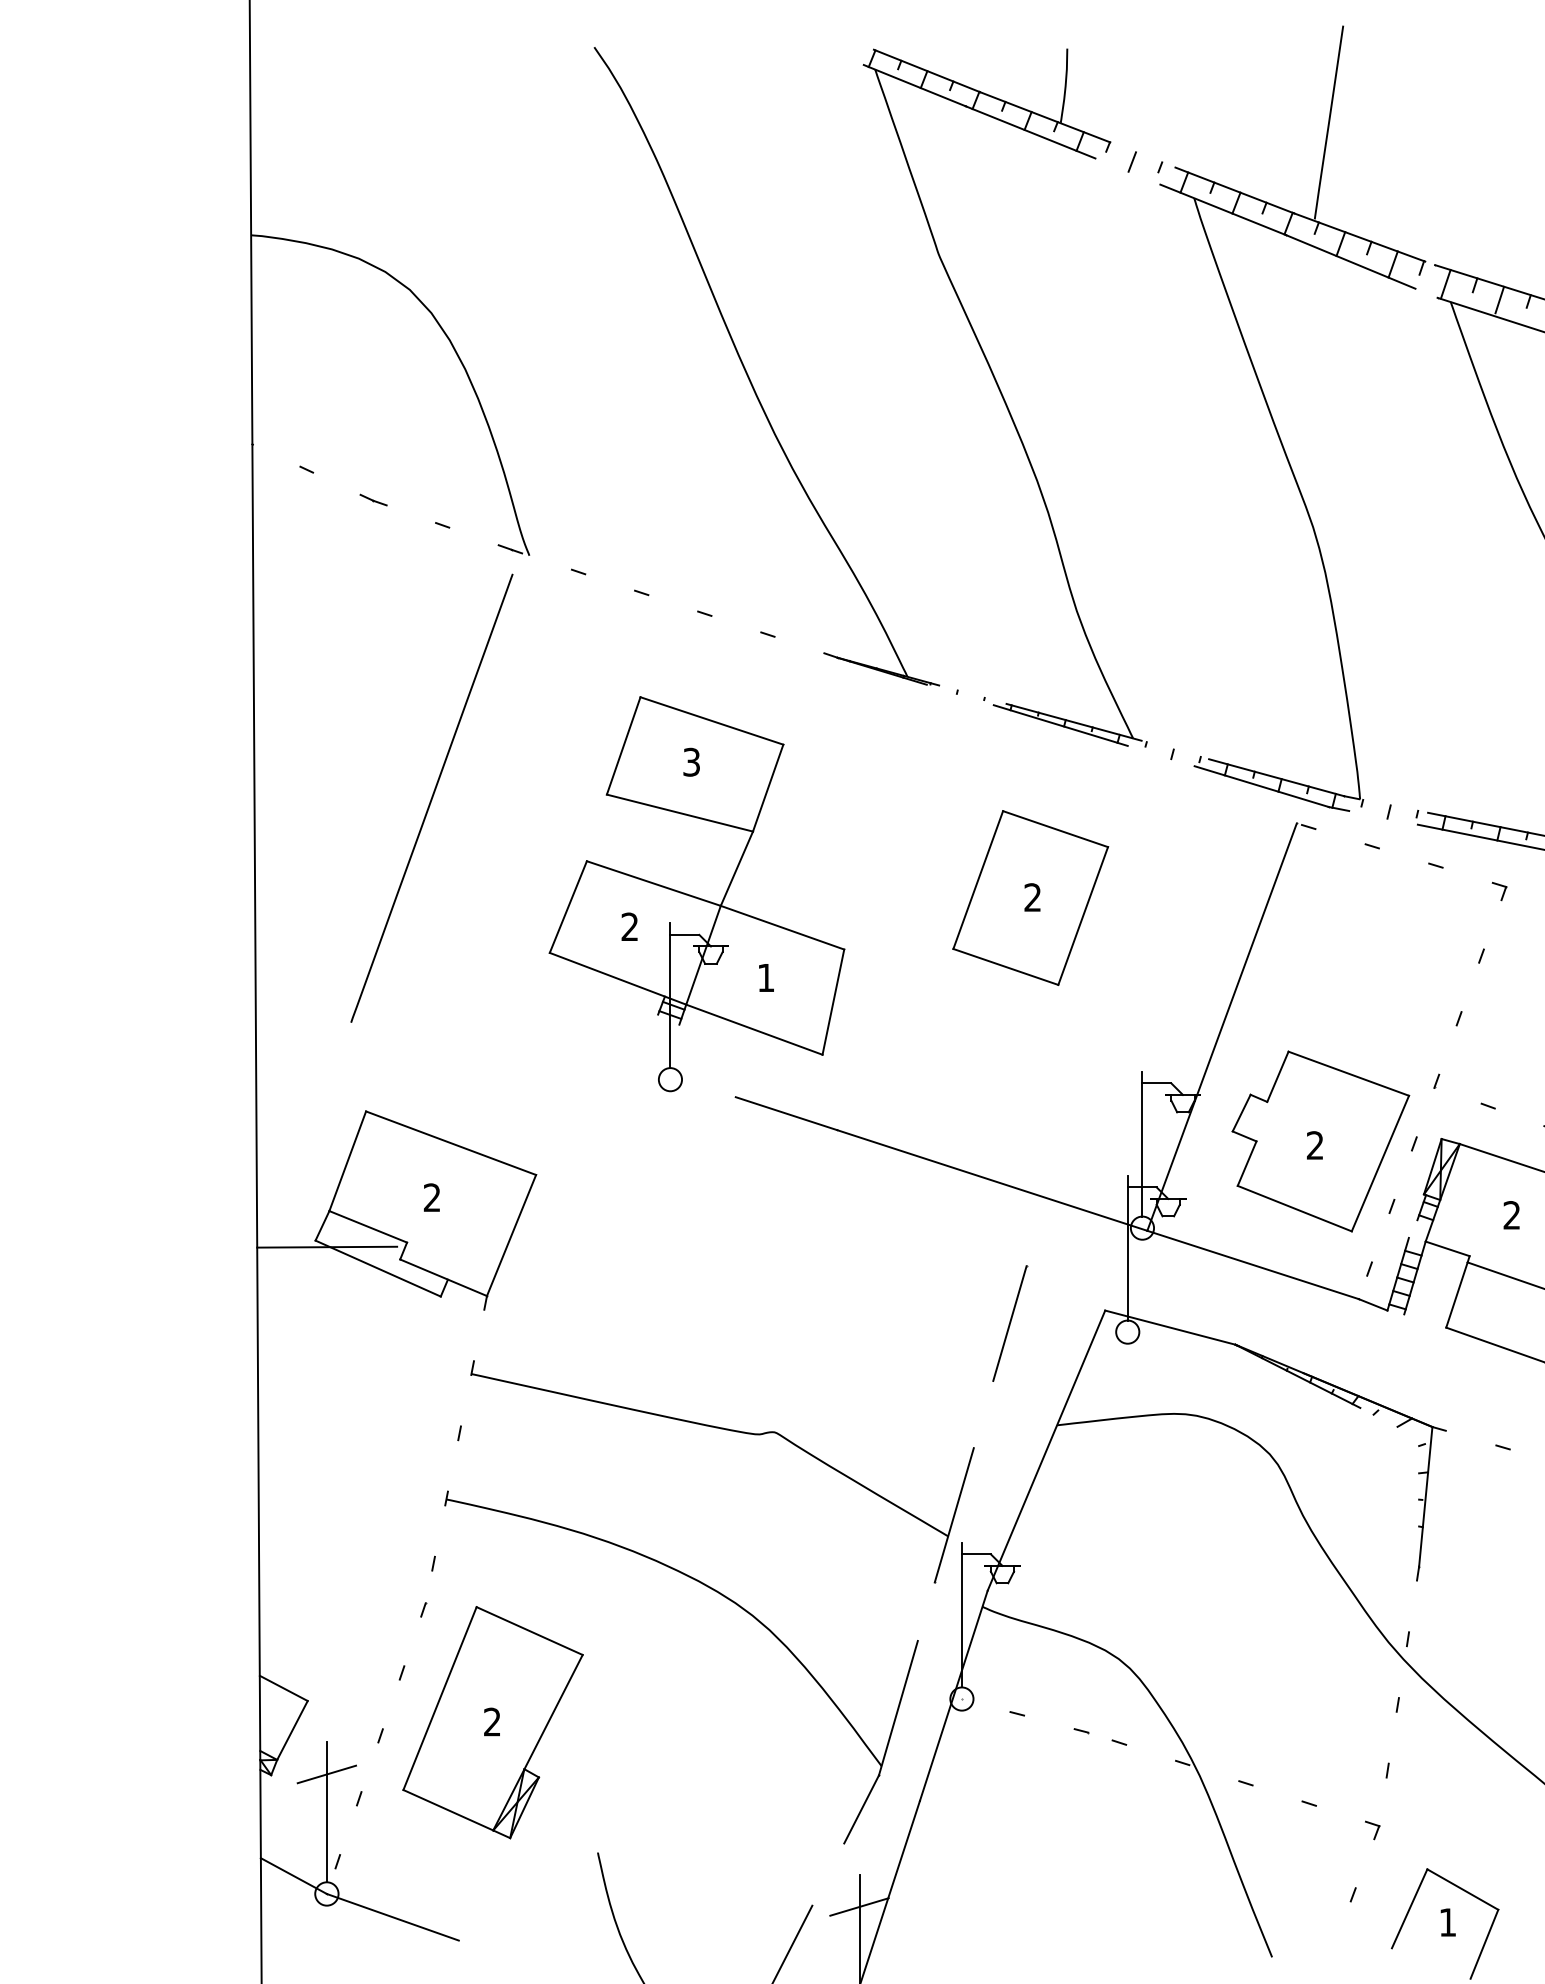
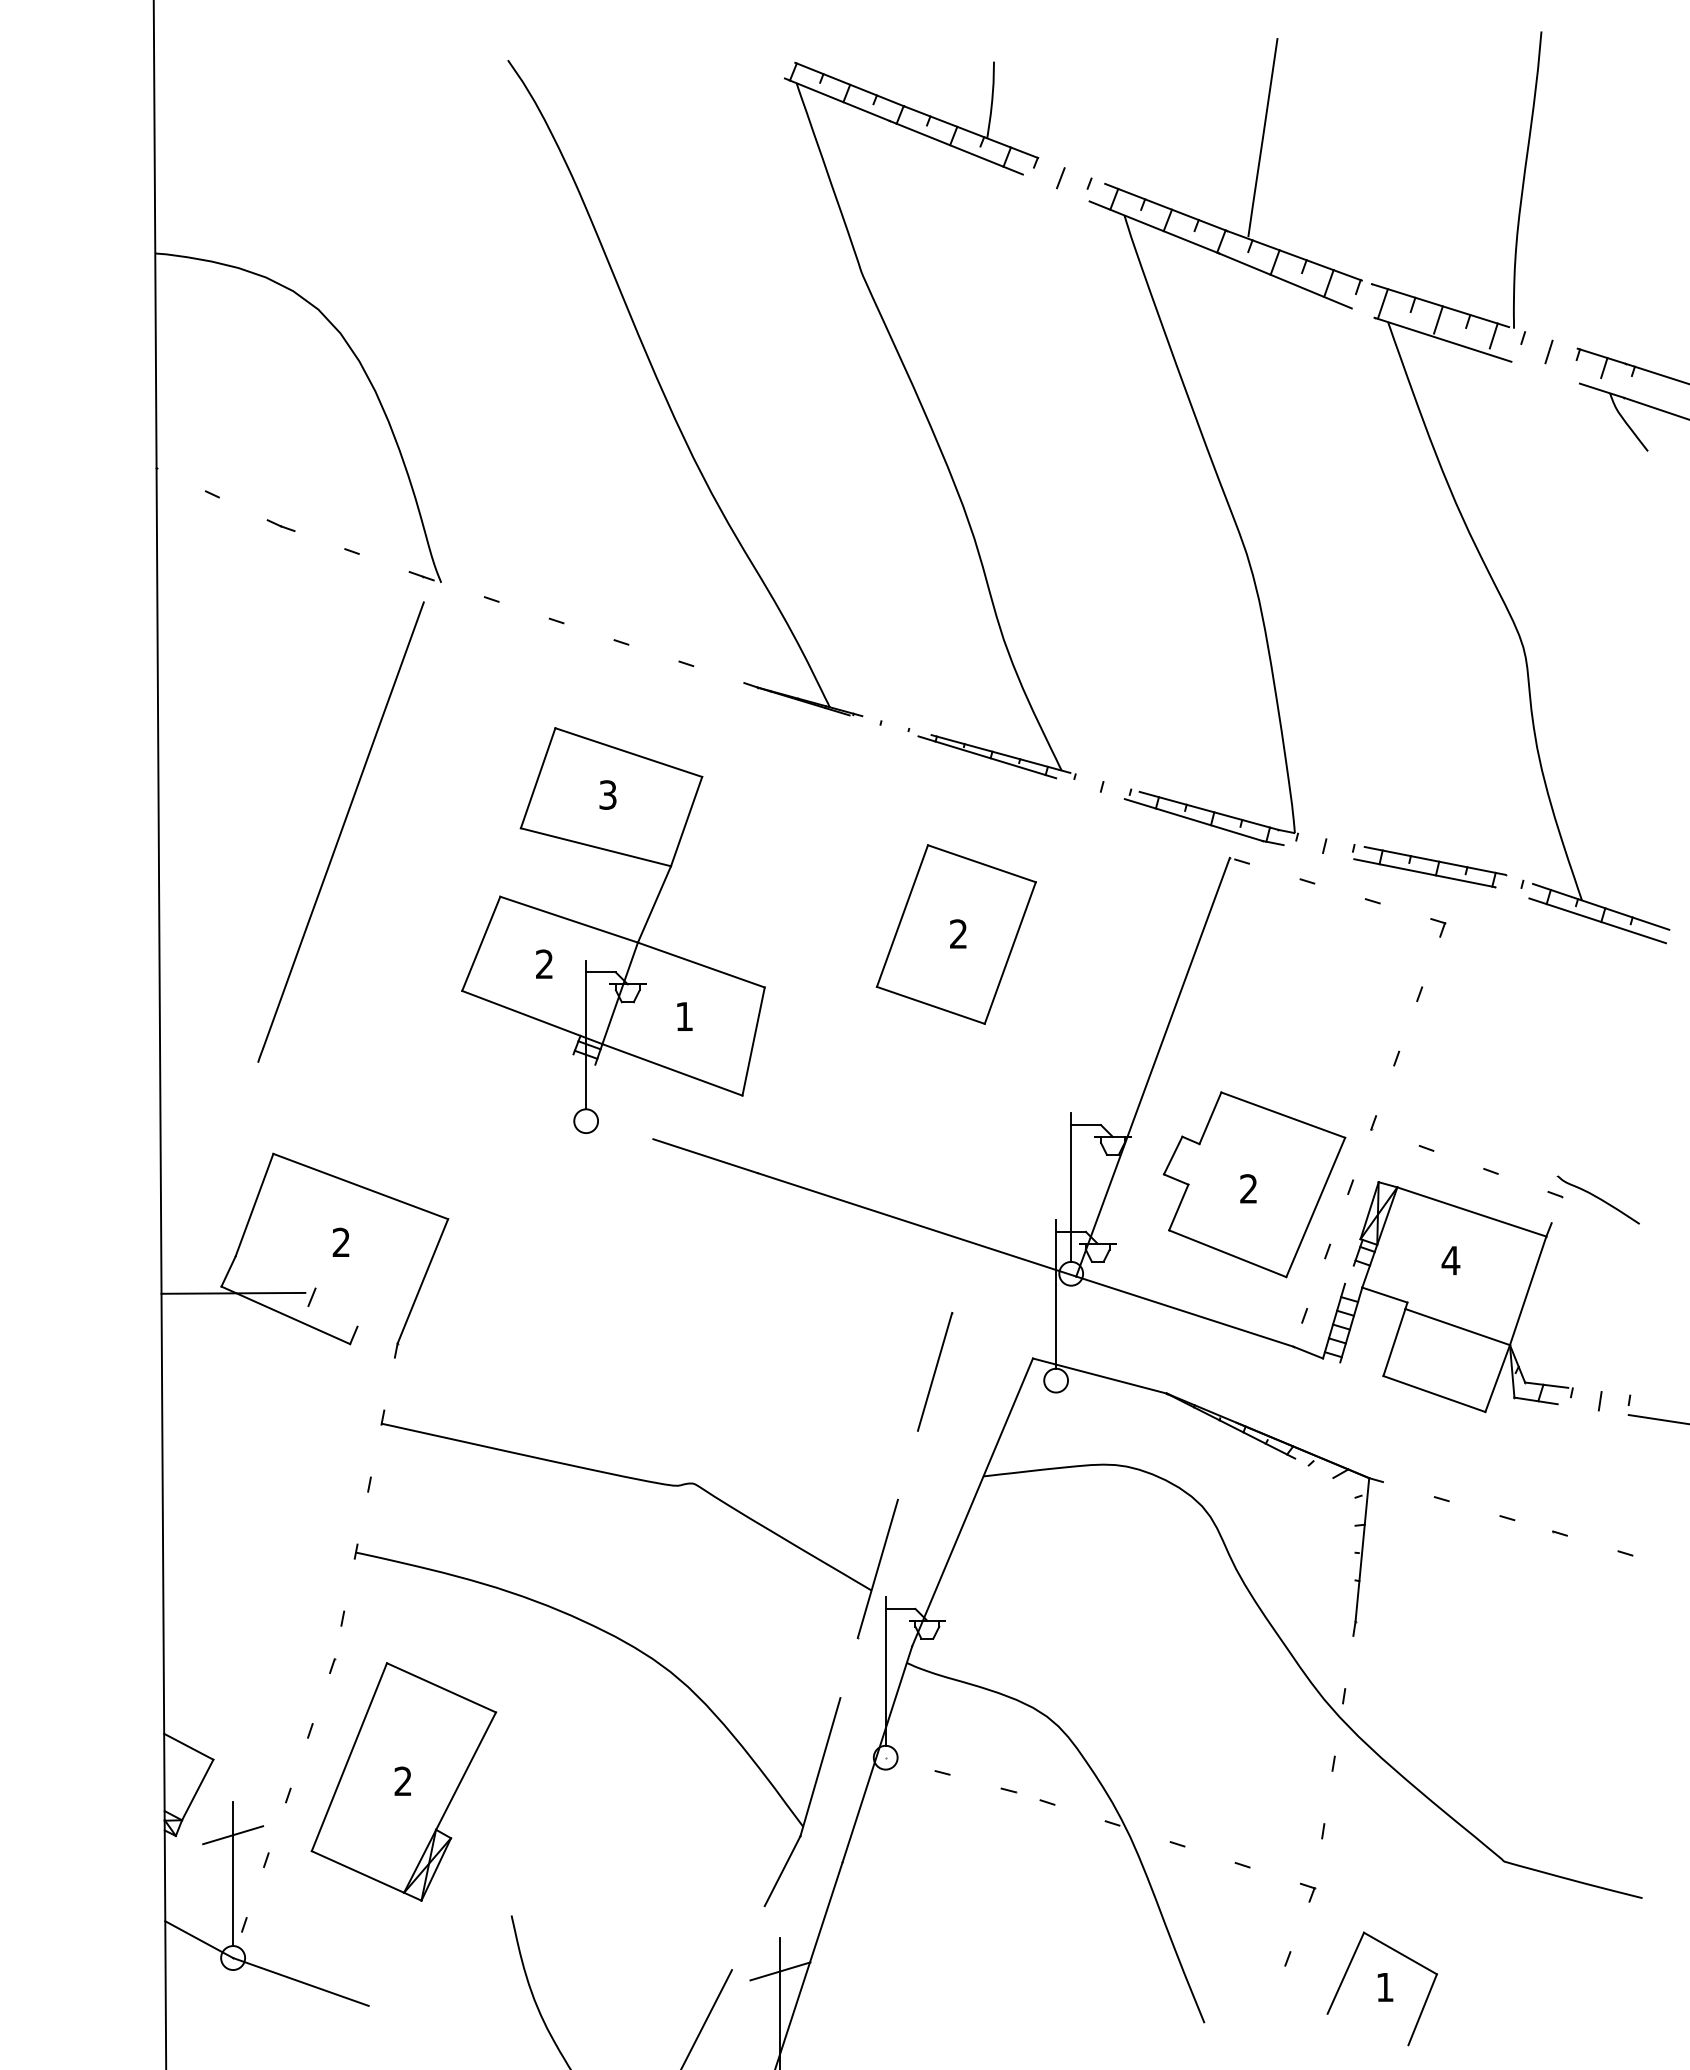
text: (1511, 1215) -> (1450, 1260), 2 -> 4
line: (368, 1226) -> (275, 1272), removed
line: (443, 1277) -> (352, 1324), removed

